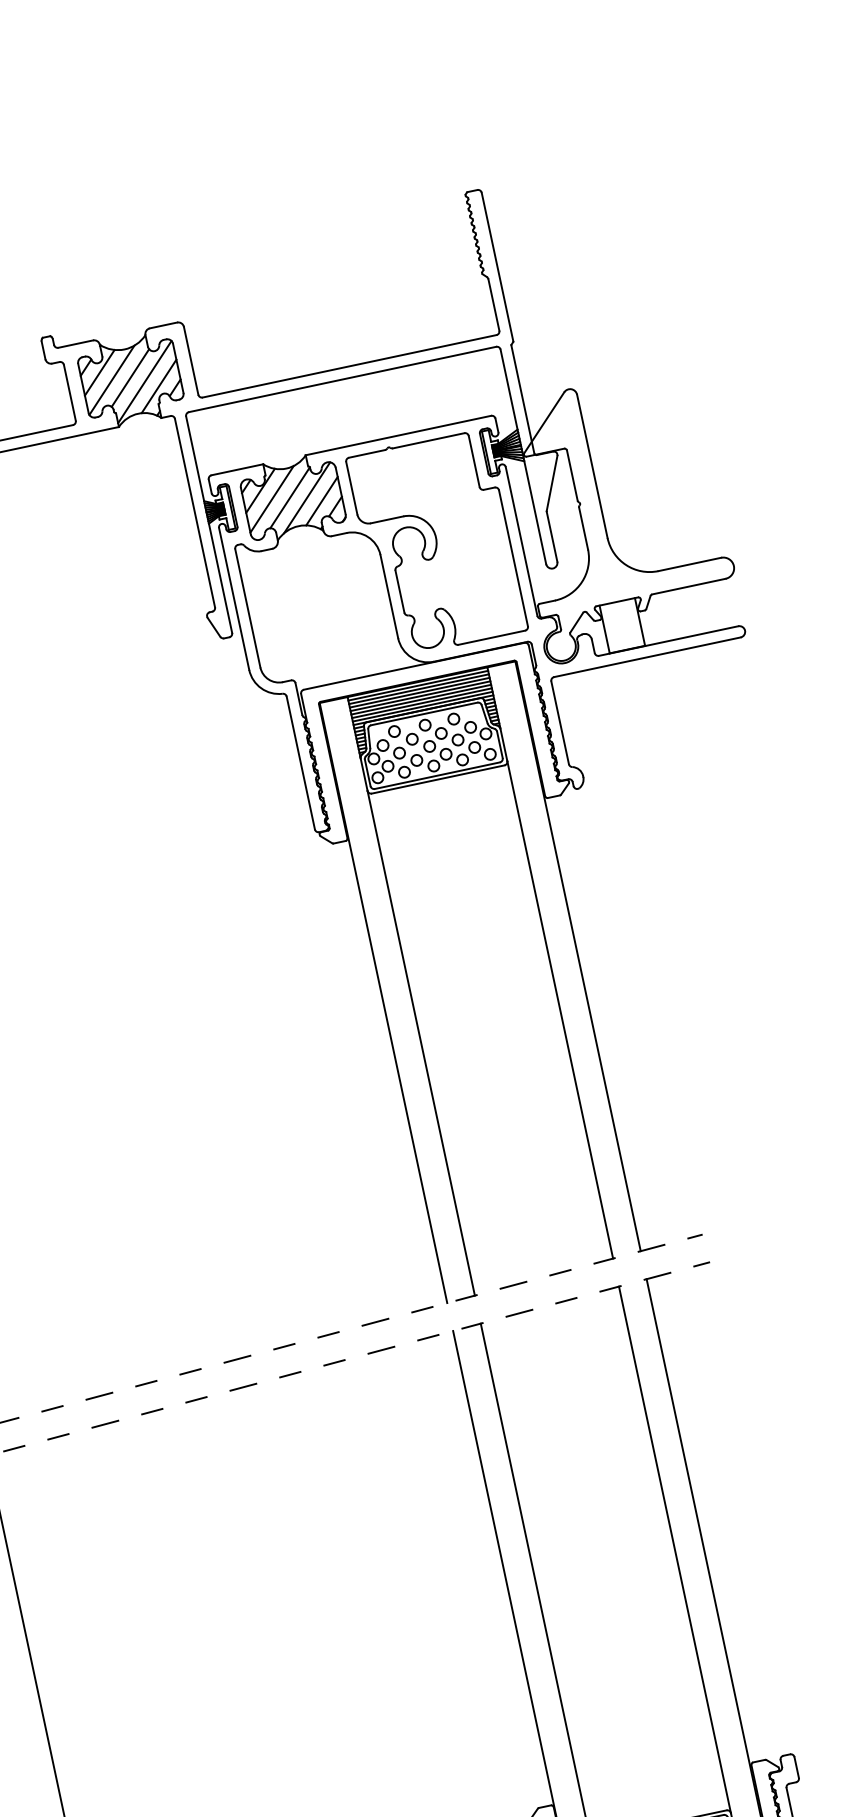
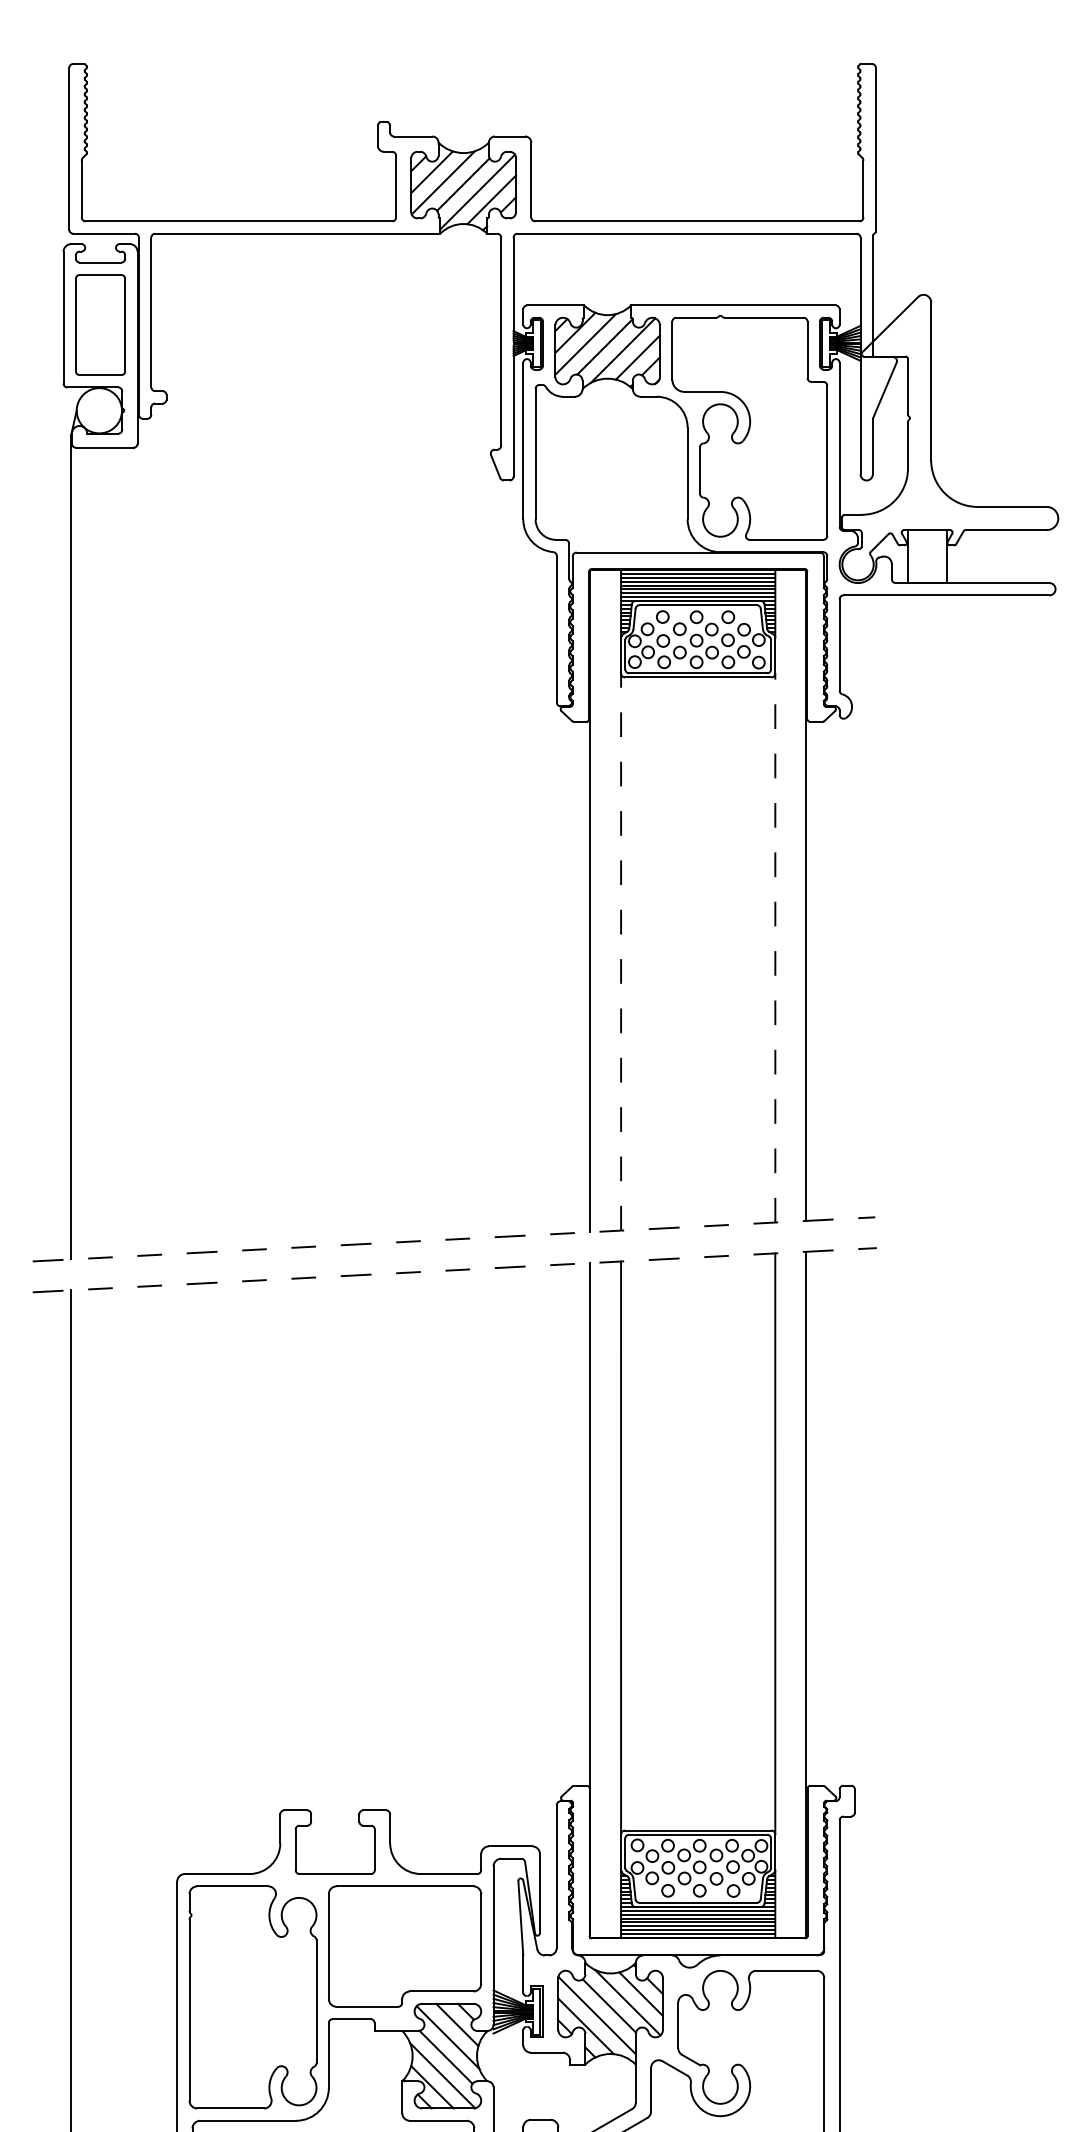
line: (560, 1009) -> (775, 947), solid -> dashed
line: (421, 1043) -> (621, 952), solid -> dashed

